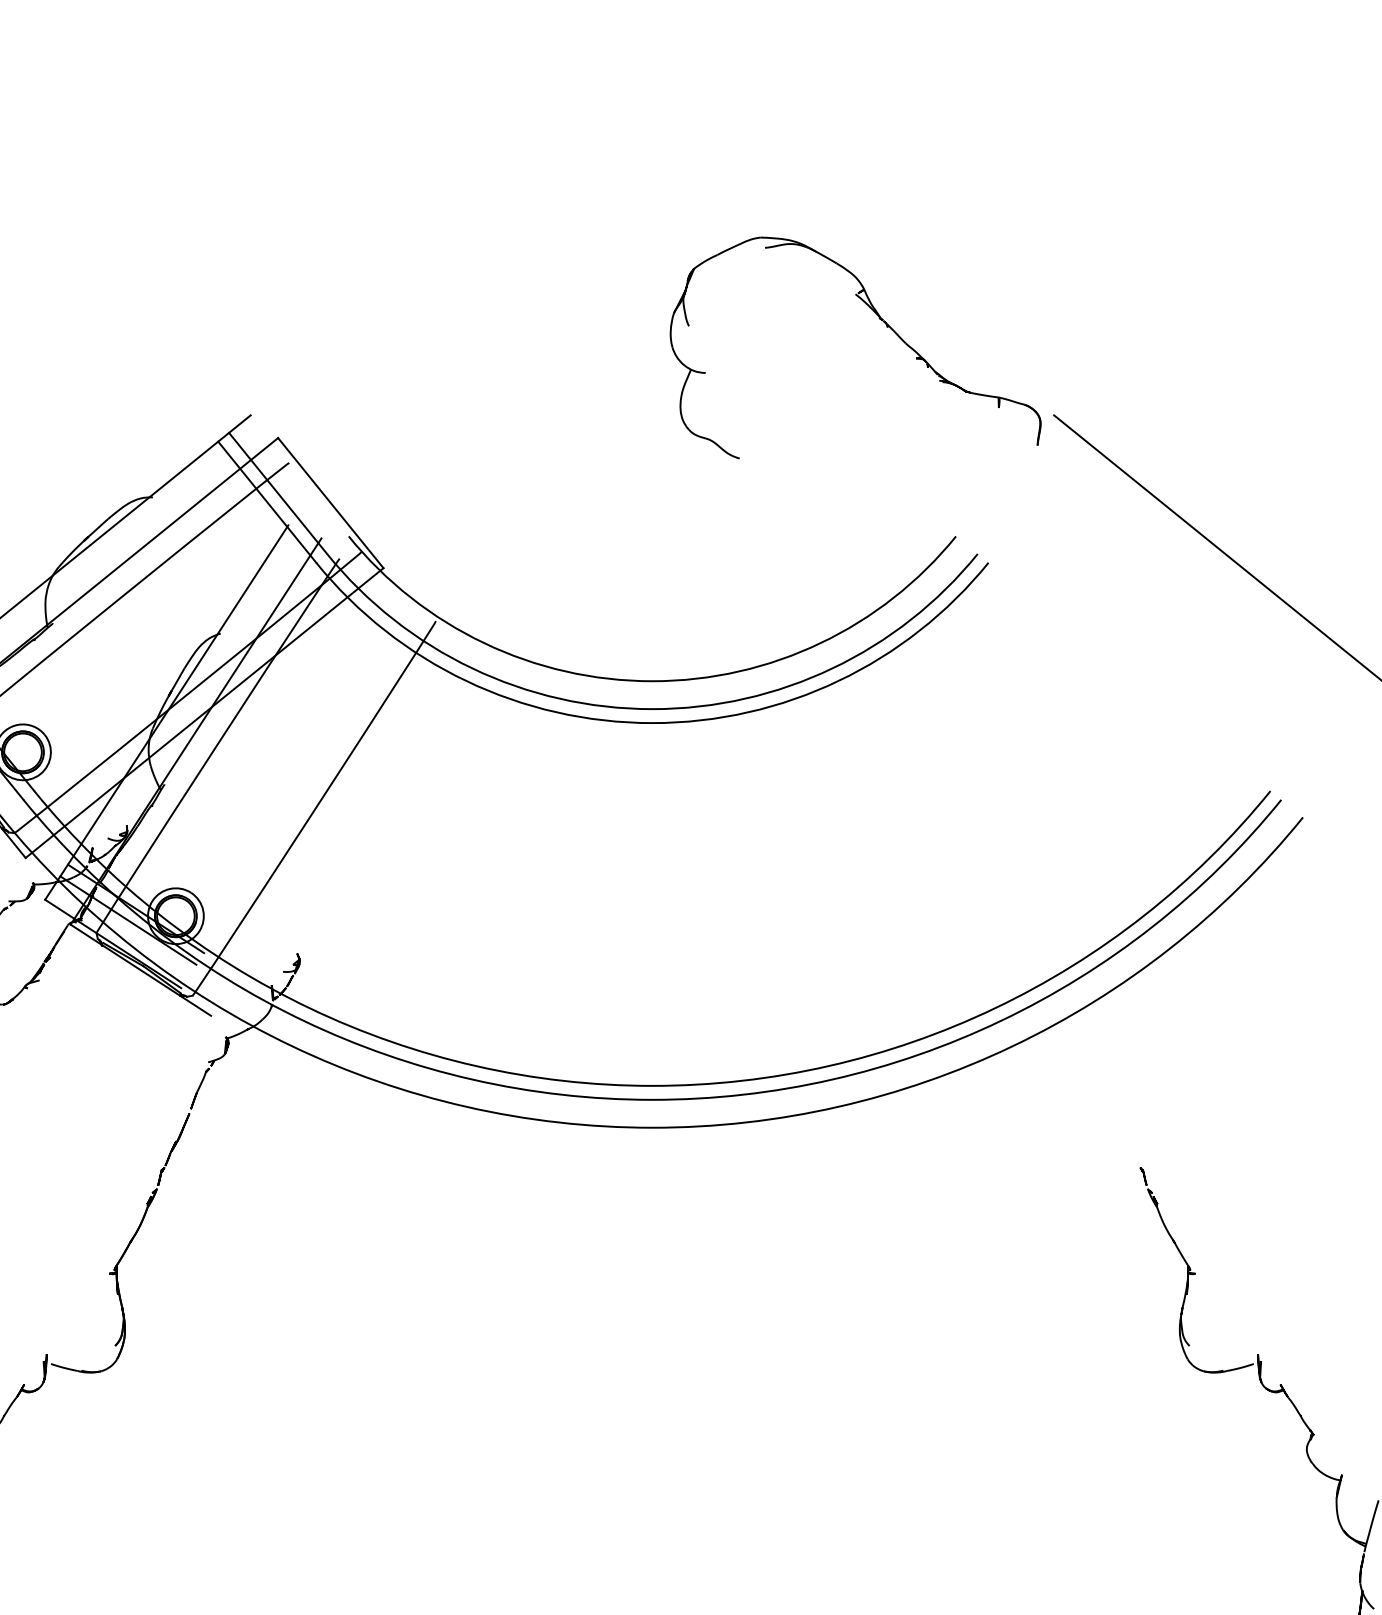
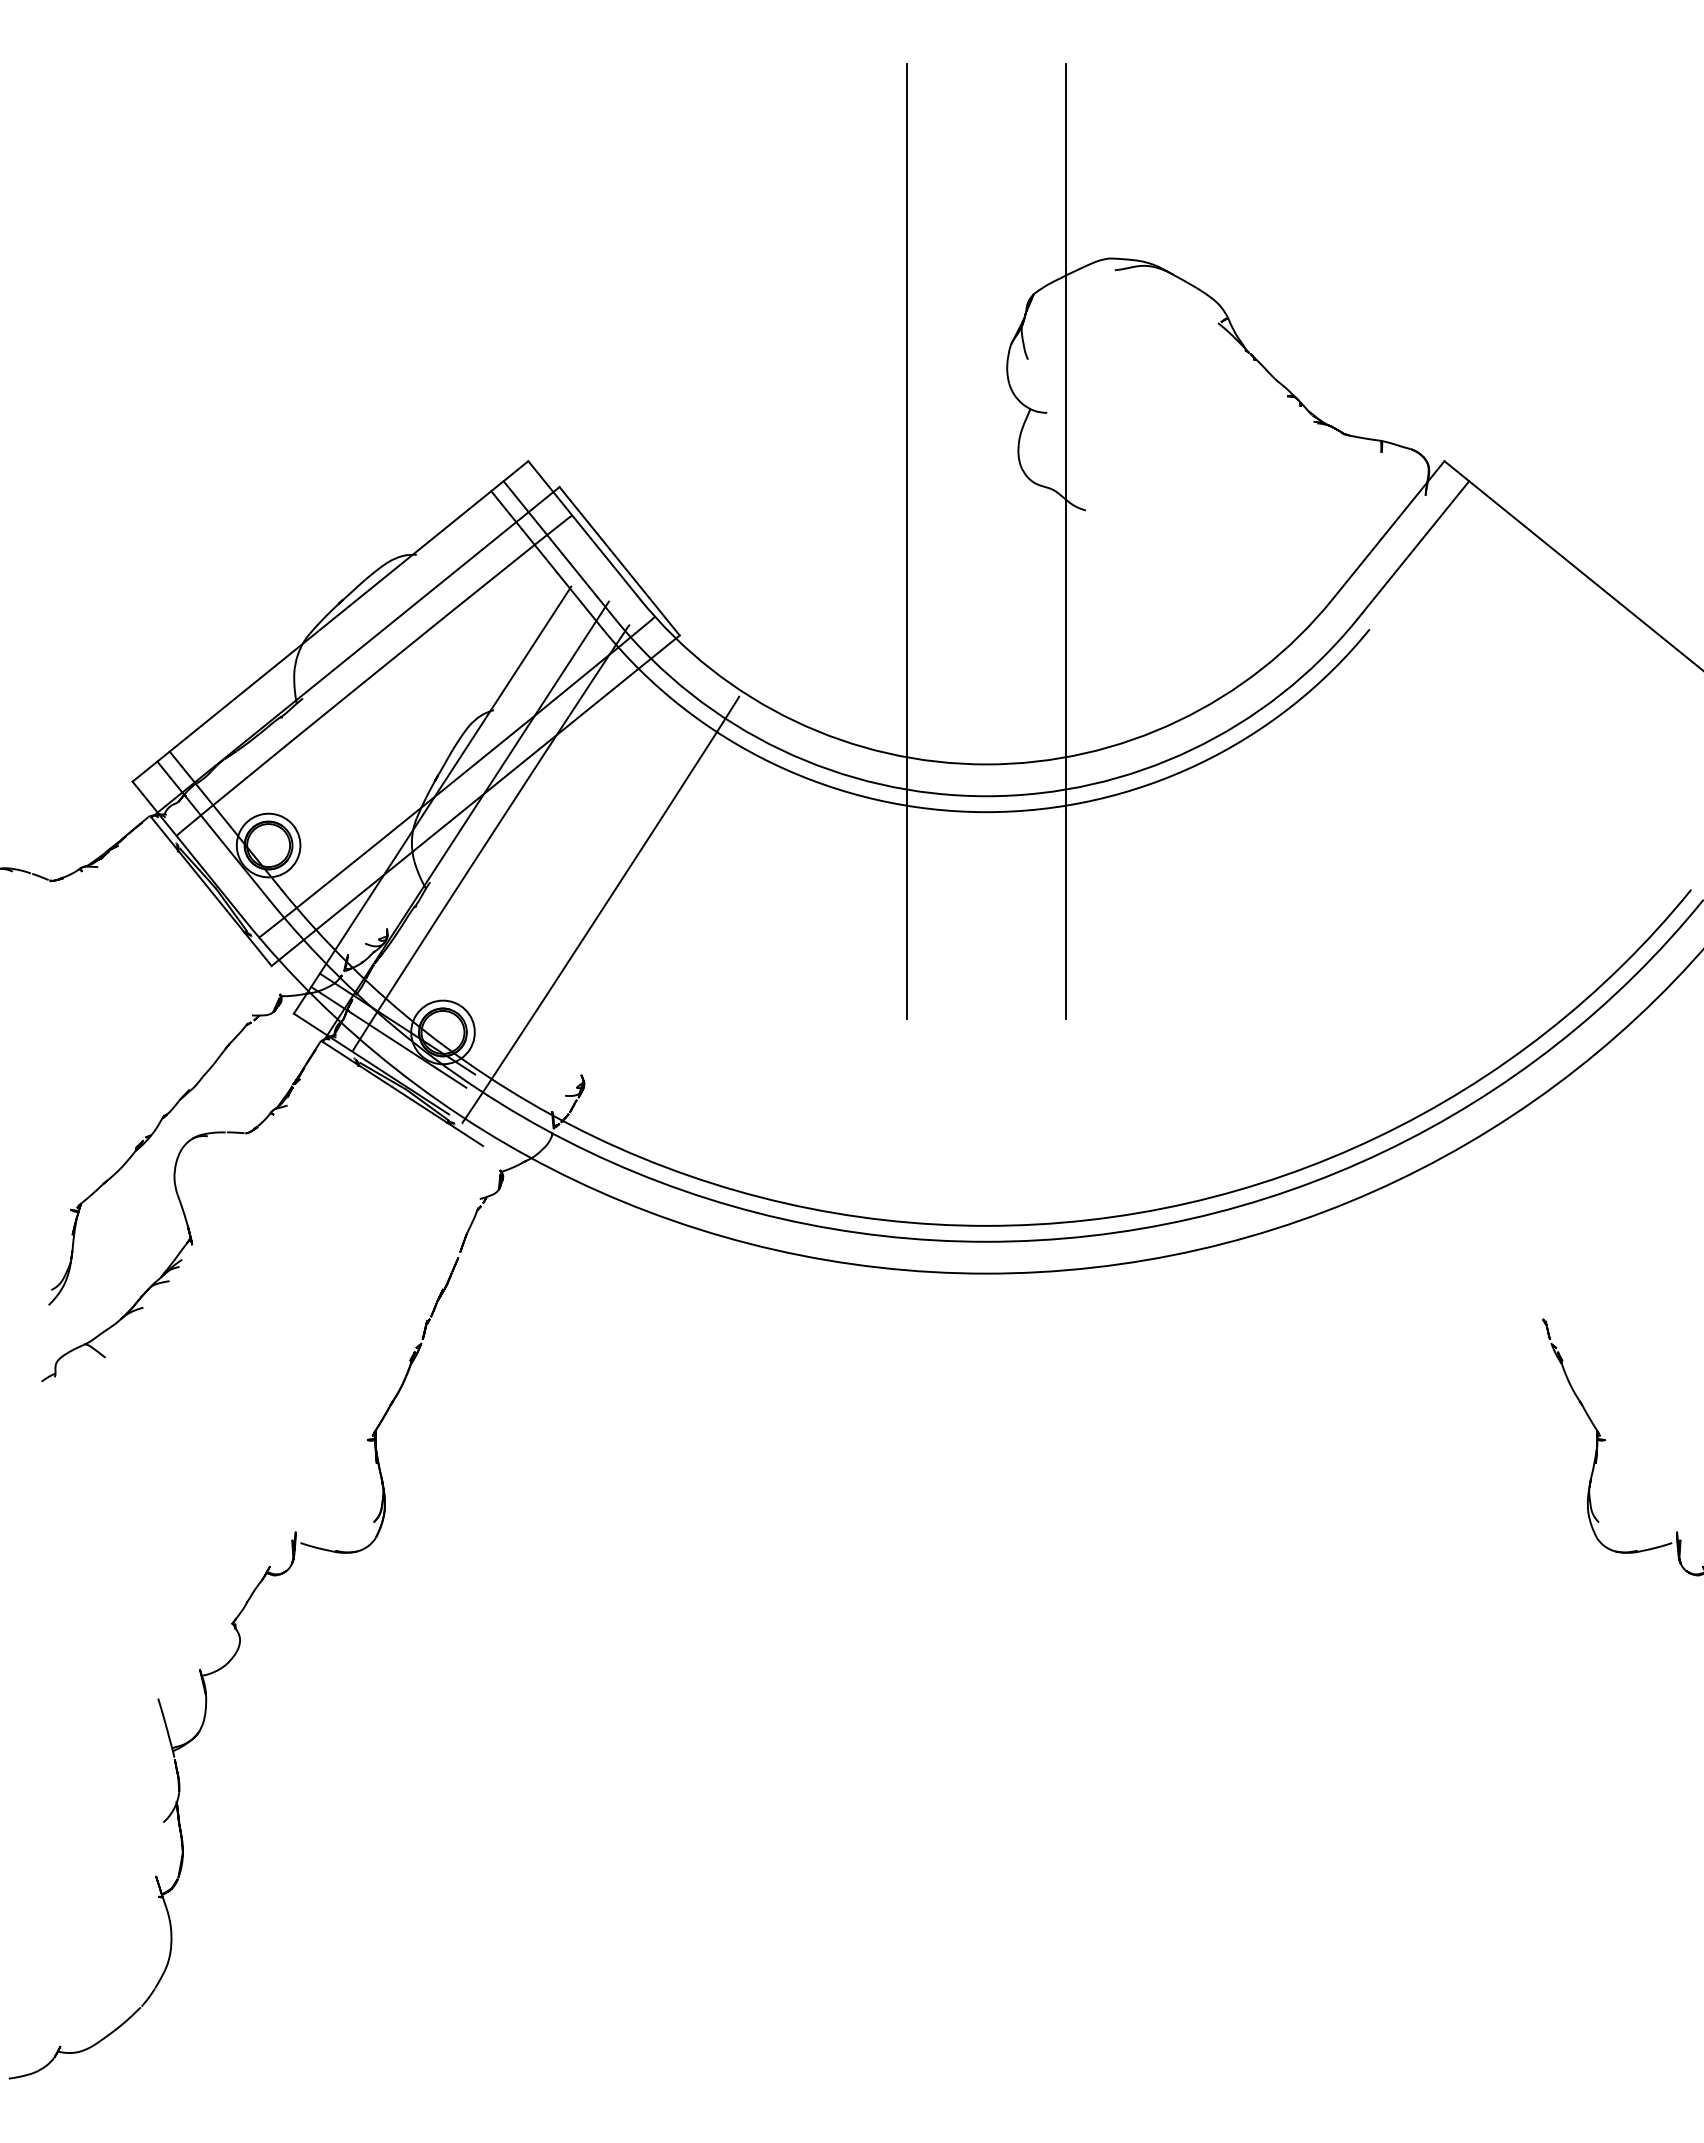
line: (299, 476) -> (584, 530), added
line: (1005, 476) -> (1388, 530), added
line: (582, 485) -> (906, 541), added
line: (721, 485) -> (1065, 541), added
line: (1026, 493) -> (1413, 550), added

